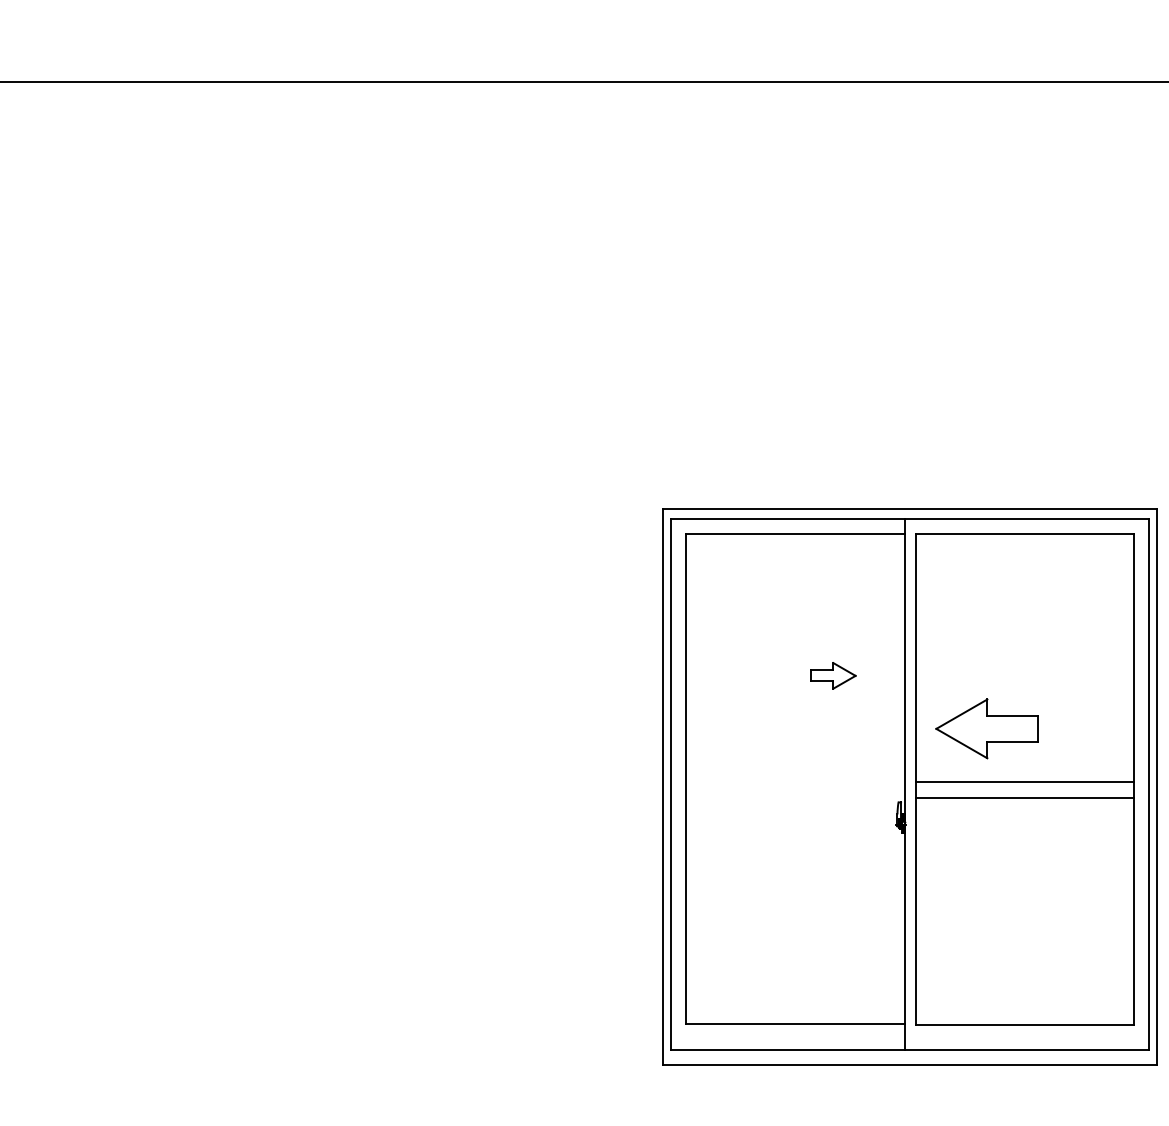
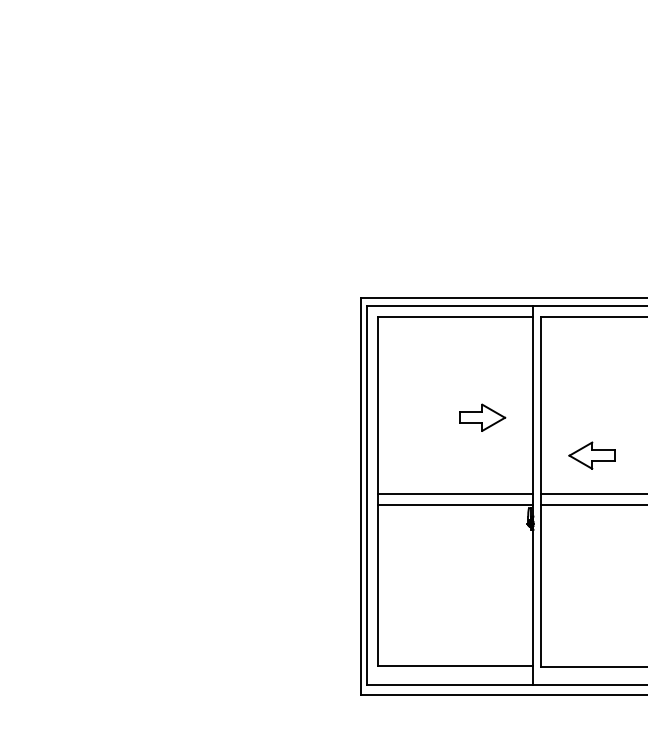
part: (833, 675) -> (482, 417), size x1.43
part: (986, 728) -> (591, 455), size x0.62
line: (795, 782) -> (455, 493), added
line: (795, 797) -> (455, 504), added

